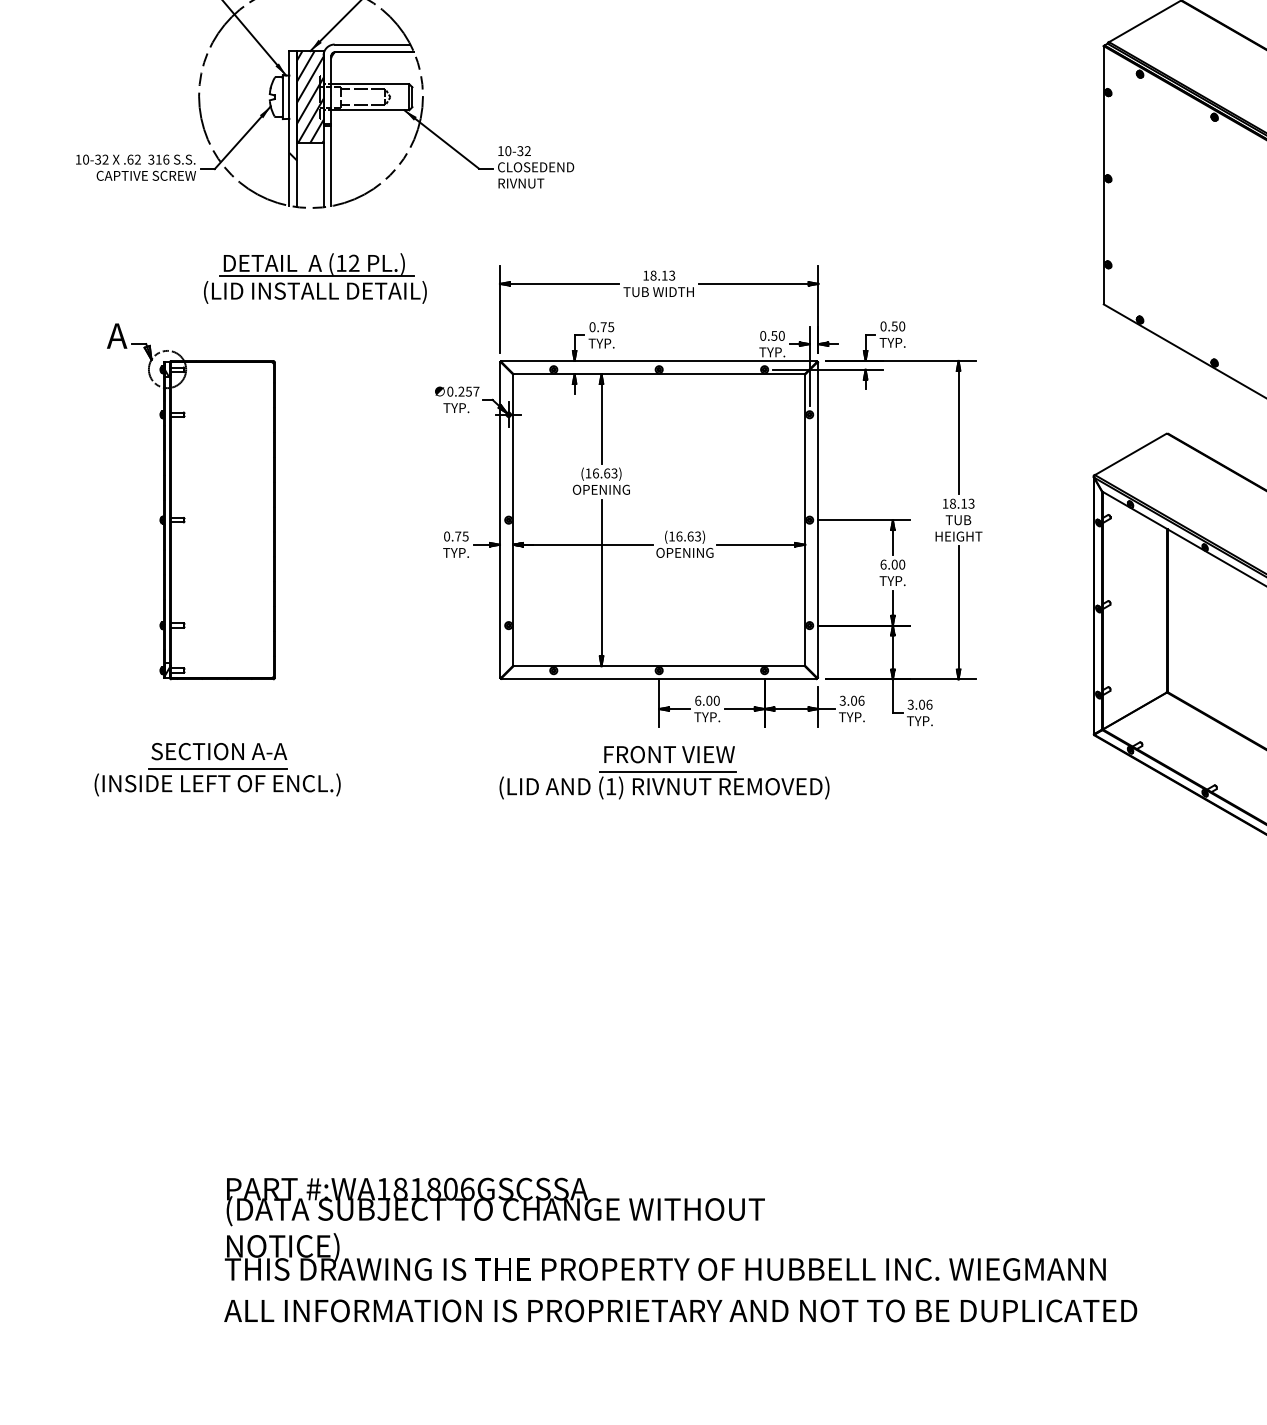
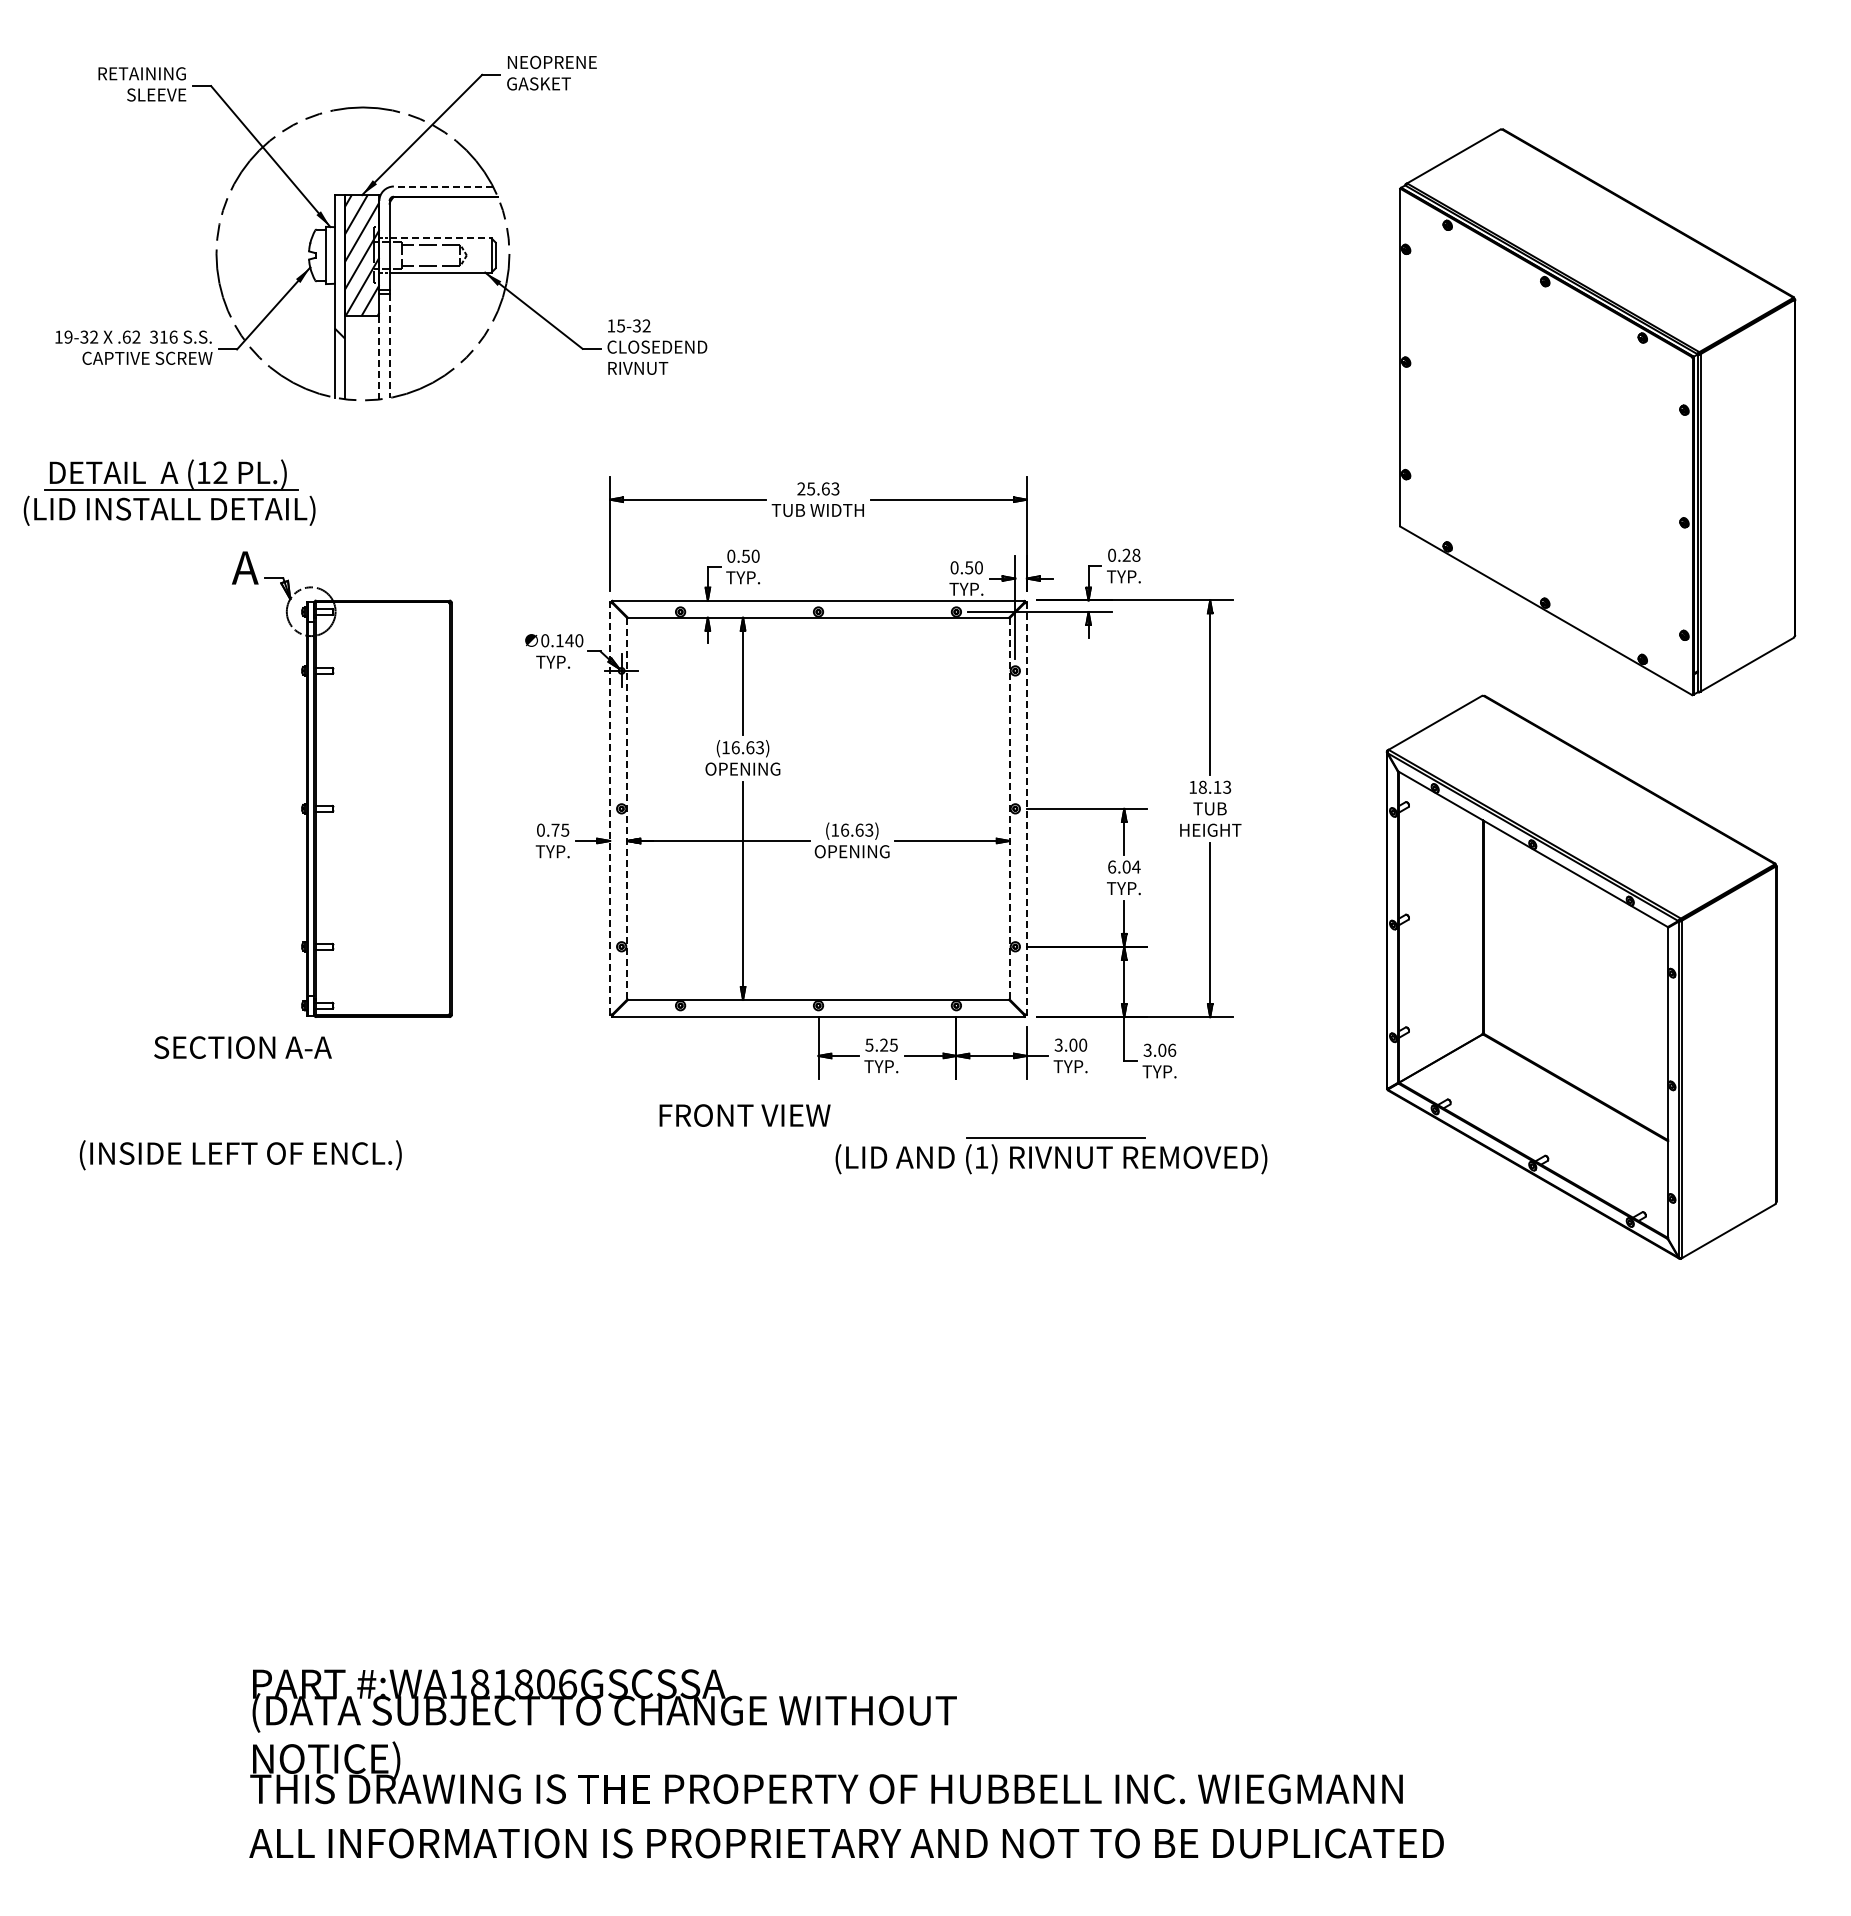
line: (372, 44) -> (443, 186), solid -> dashed
line: (370, 84) -> (440, 238), solid -> dashed
text: (508, 150) -> (621, 325), 10-32 -> 15-32
text: (85, 159) -> (68, 336), 10-32 -> 19-32
line: (331, 166) -> (389, 346), solid -> dashed
line: (323, 175) -> (379, 357), solid -> dashed
text: (655, 275) -> (813, 488), 18.13 -> 25.63
part: (315, 278) -> (169, 492), moved
text: (898, 325) -> (1131, 554), 0.50 -> 0.28
text: (607, 326) -> (750, 555), 0.75 -> 0.50
text: (468, 391) -> (569, 640), 0.257 -> 0.140
part: (191, 501) -> (342, 784), moved
line: (500, 519) -> (610, 808), solid -> dashed
line: (513, 519) -> (627, 808), solid -> dashed
line: (805, 519) -> (1009, 808), solid -> dashed
line: (818, 519) -> (1026, 808), solid -> dashed
text: (902, 564) -> (1136, 866), 6.00 -> 6.04
text: (707, 700) -> (881, 1044), 6.00 -> 5.25
text: (861, 700) -> (1083, 1044), 3.06 -> 3.00
text: (218, 751) -> (242, 1047), moved
text: (669, 754) -> (744, 1115), moved
line: (218, 769) -> (241, 1134), removed
part: (664, 785) -> (1051, 1155), moved

